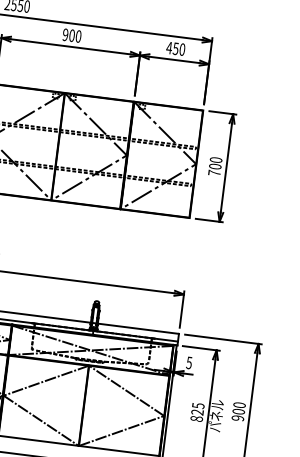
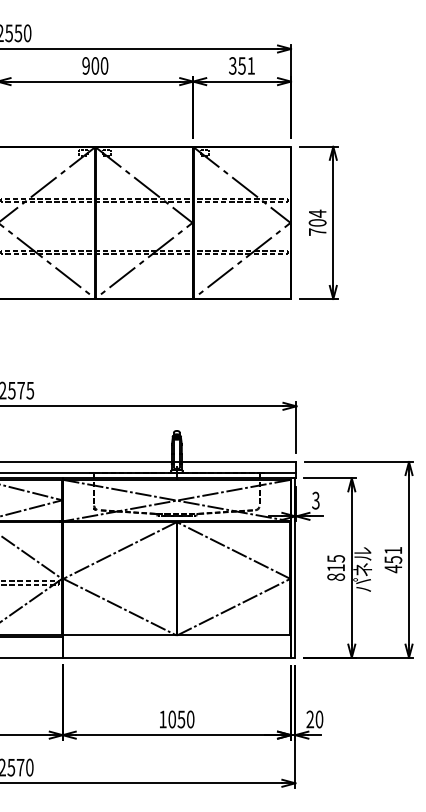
text: (175, 48) -> (241, 65), 450 -> 351
text: (216, 159) -> (317, 213), 700 -> 704
text: (188, 362) -> (315, 500), 5 -> 3
text: (197, 411) -> (335, 567), 825 -> 815
text: (238, 411) -> (393, 559), 900 -> 451

